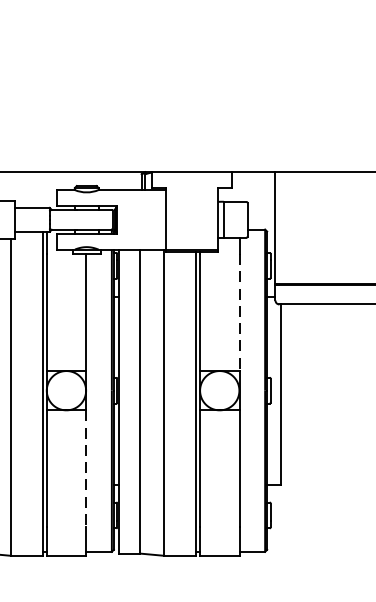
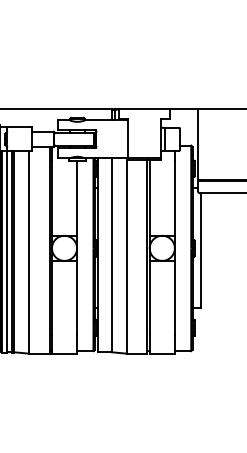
line: (238, 314) -> (174, 199), dashed -> solid
line: (86, 469) -> (77, 298), dashed -> solid

